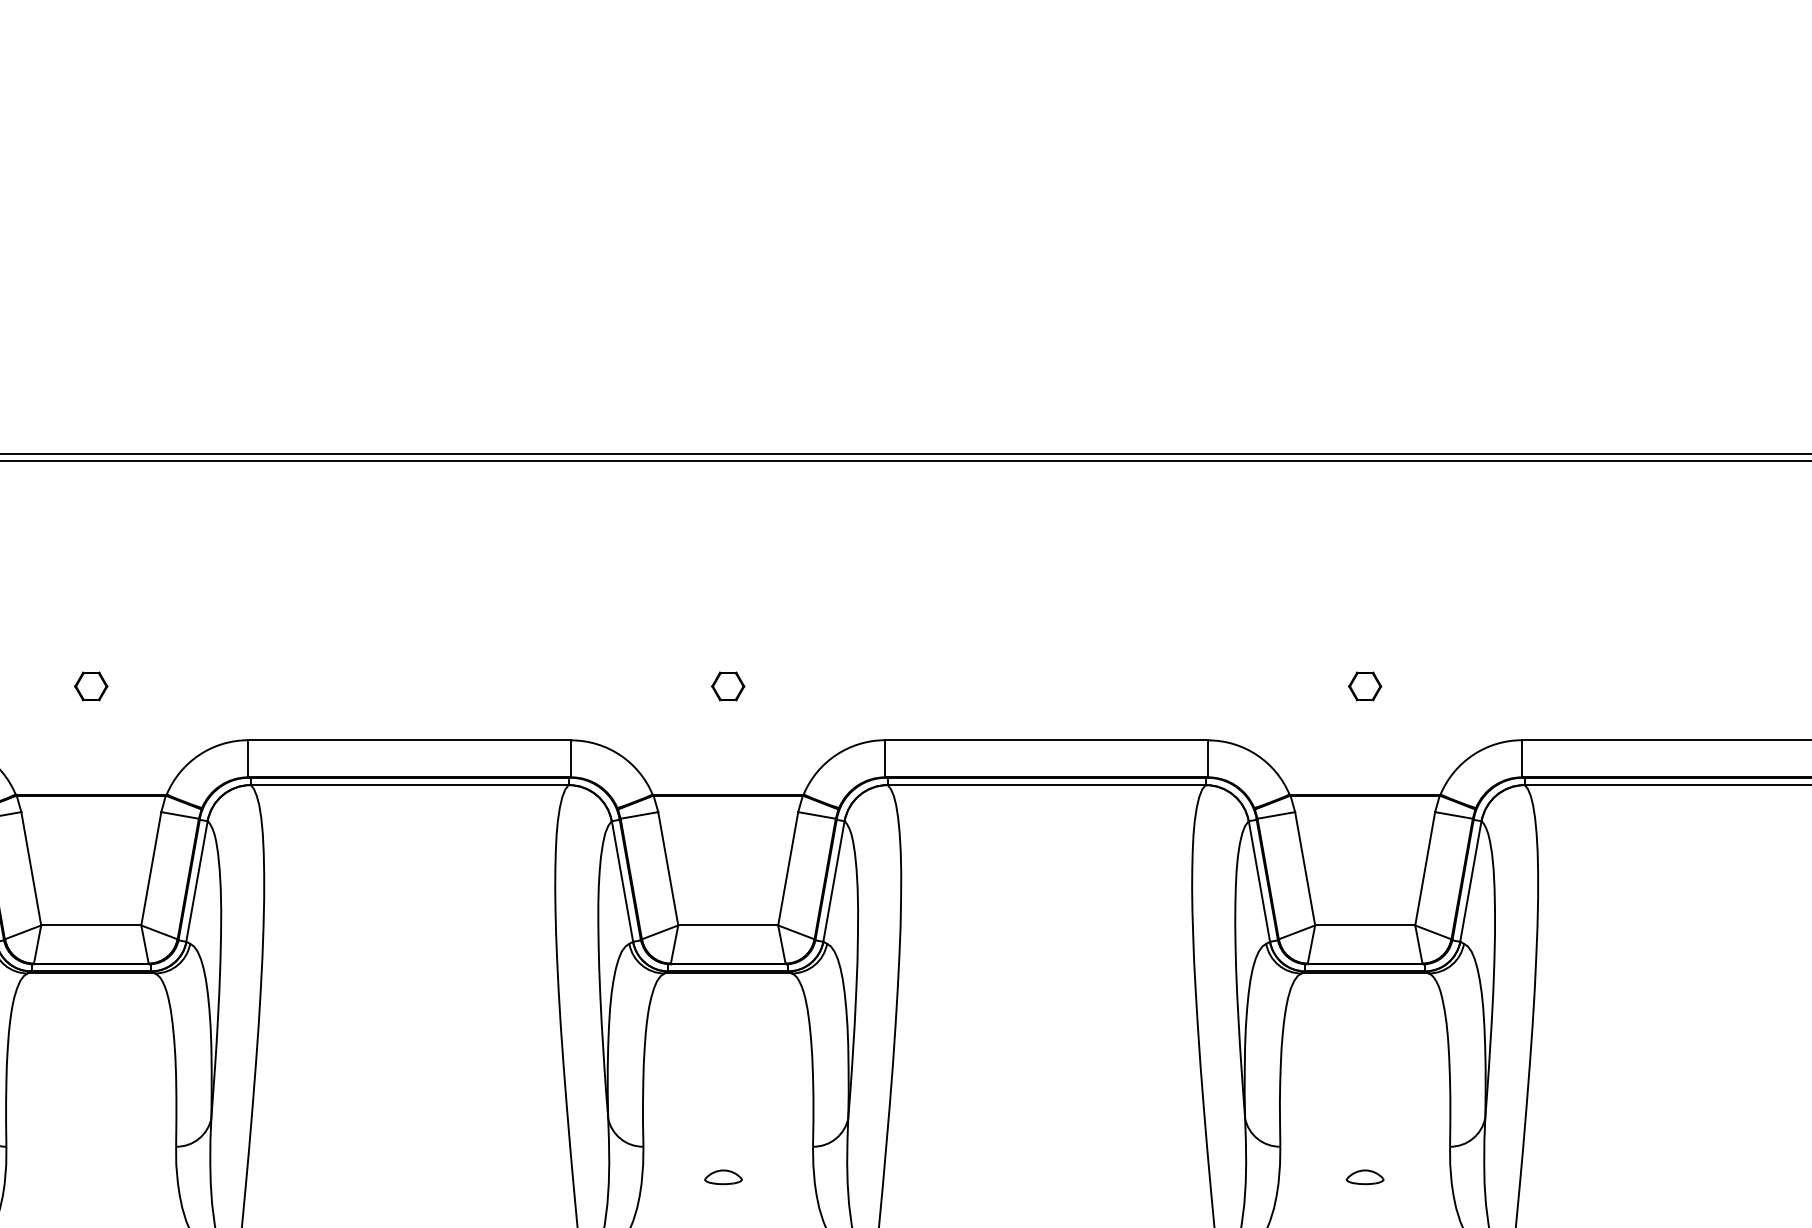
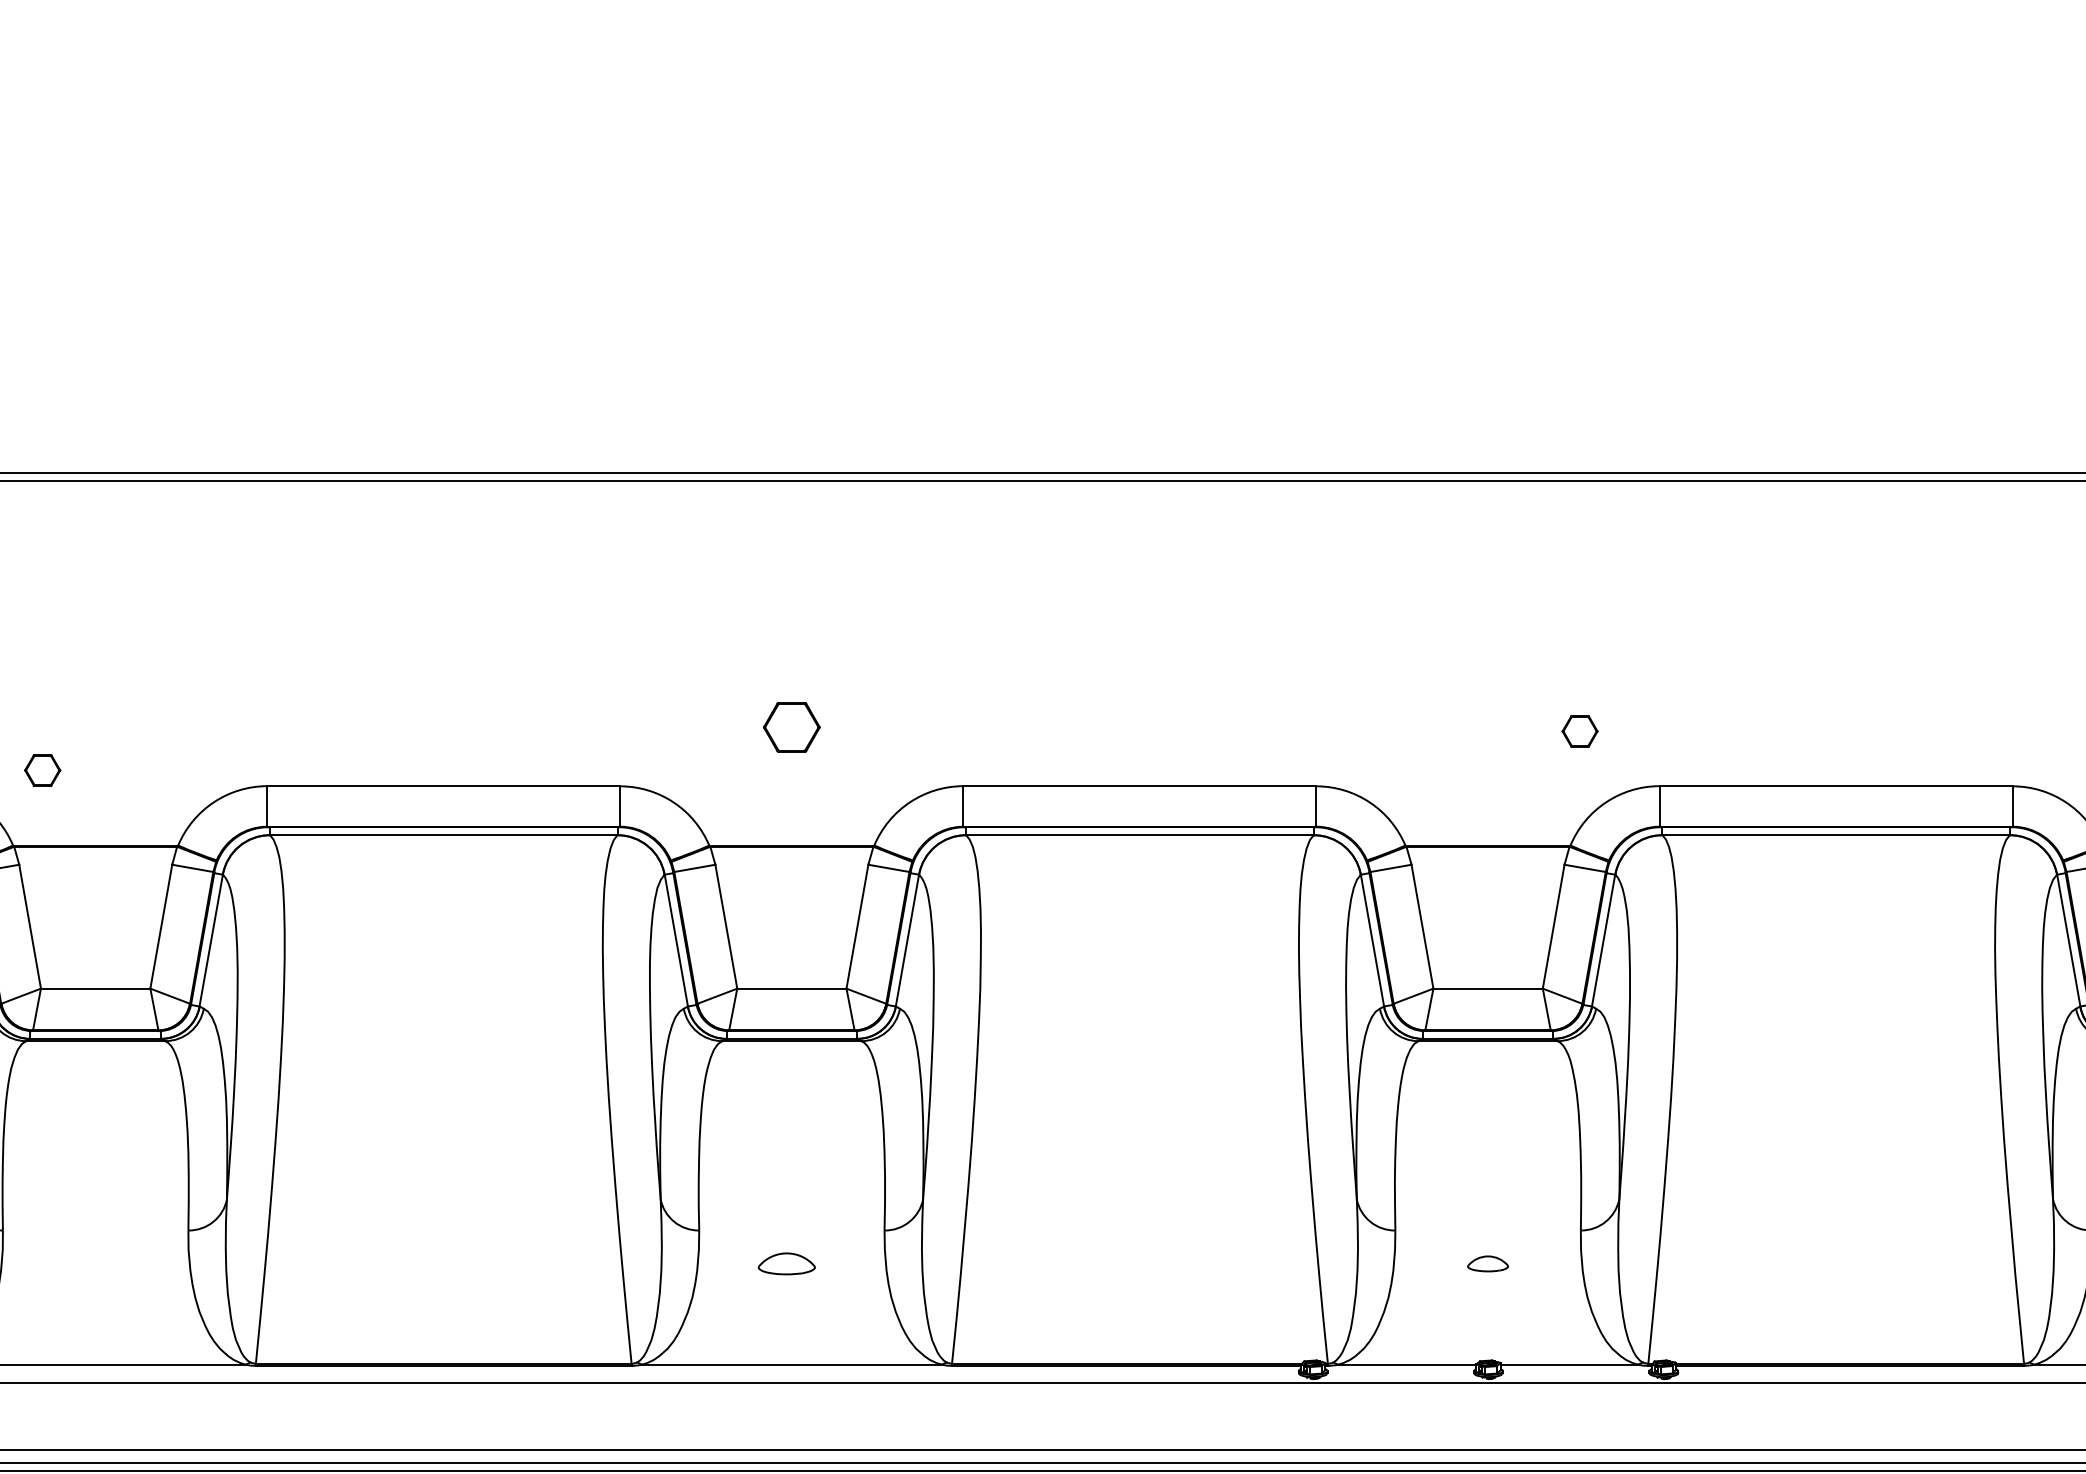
part: (91, 686) -> (42, 770), moved
part: (727, 686) -> (791, 727), size x1.6
part: (1364, 686) -> (1579, 731), moved
part: (723, 1176) -> (786, 1263), size x1.4

